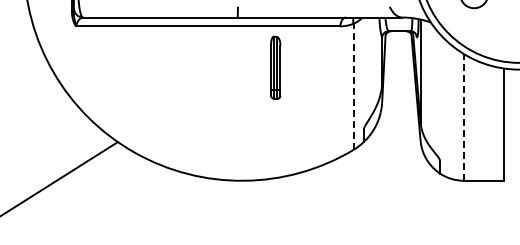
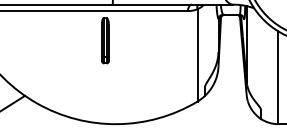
part: (275, 67) -> (105, 40), moved
line: (353, 86) -> (197, 55), dashed -> solid
line: (463, 116) -> (278, 77), dashed -> solid

